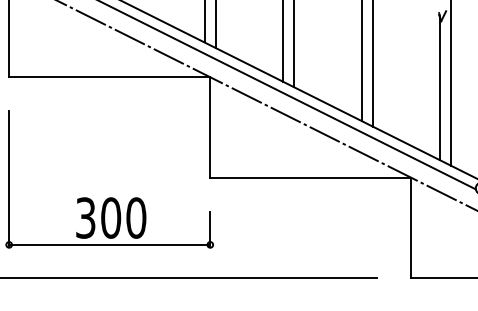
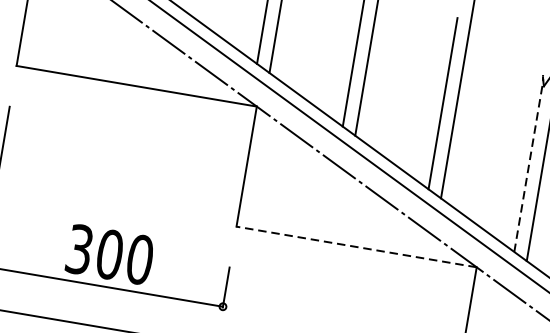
line: (439, 88) -> (528, 166), solid -> dashed
line: (310, 177) -> (356, 246), solid -> dashed

